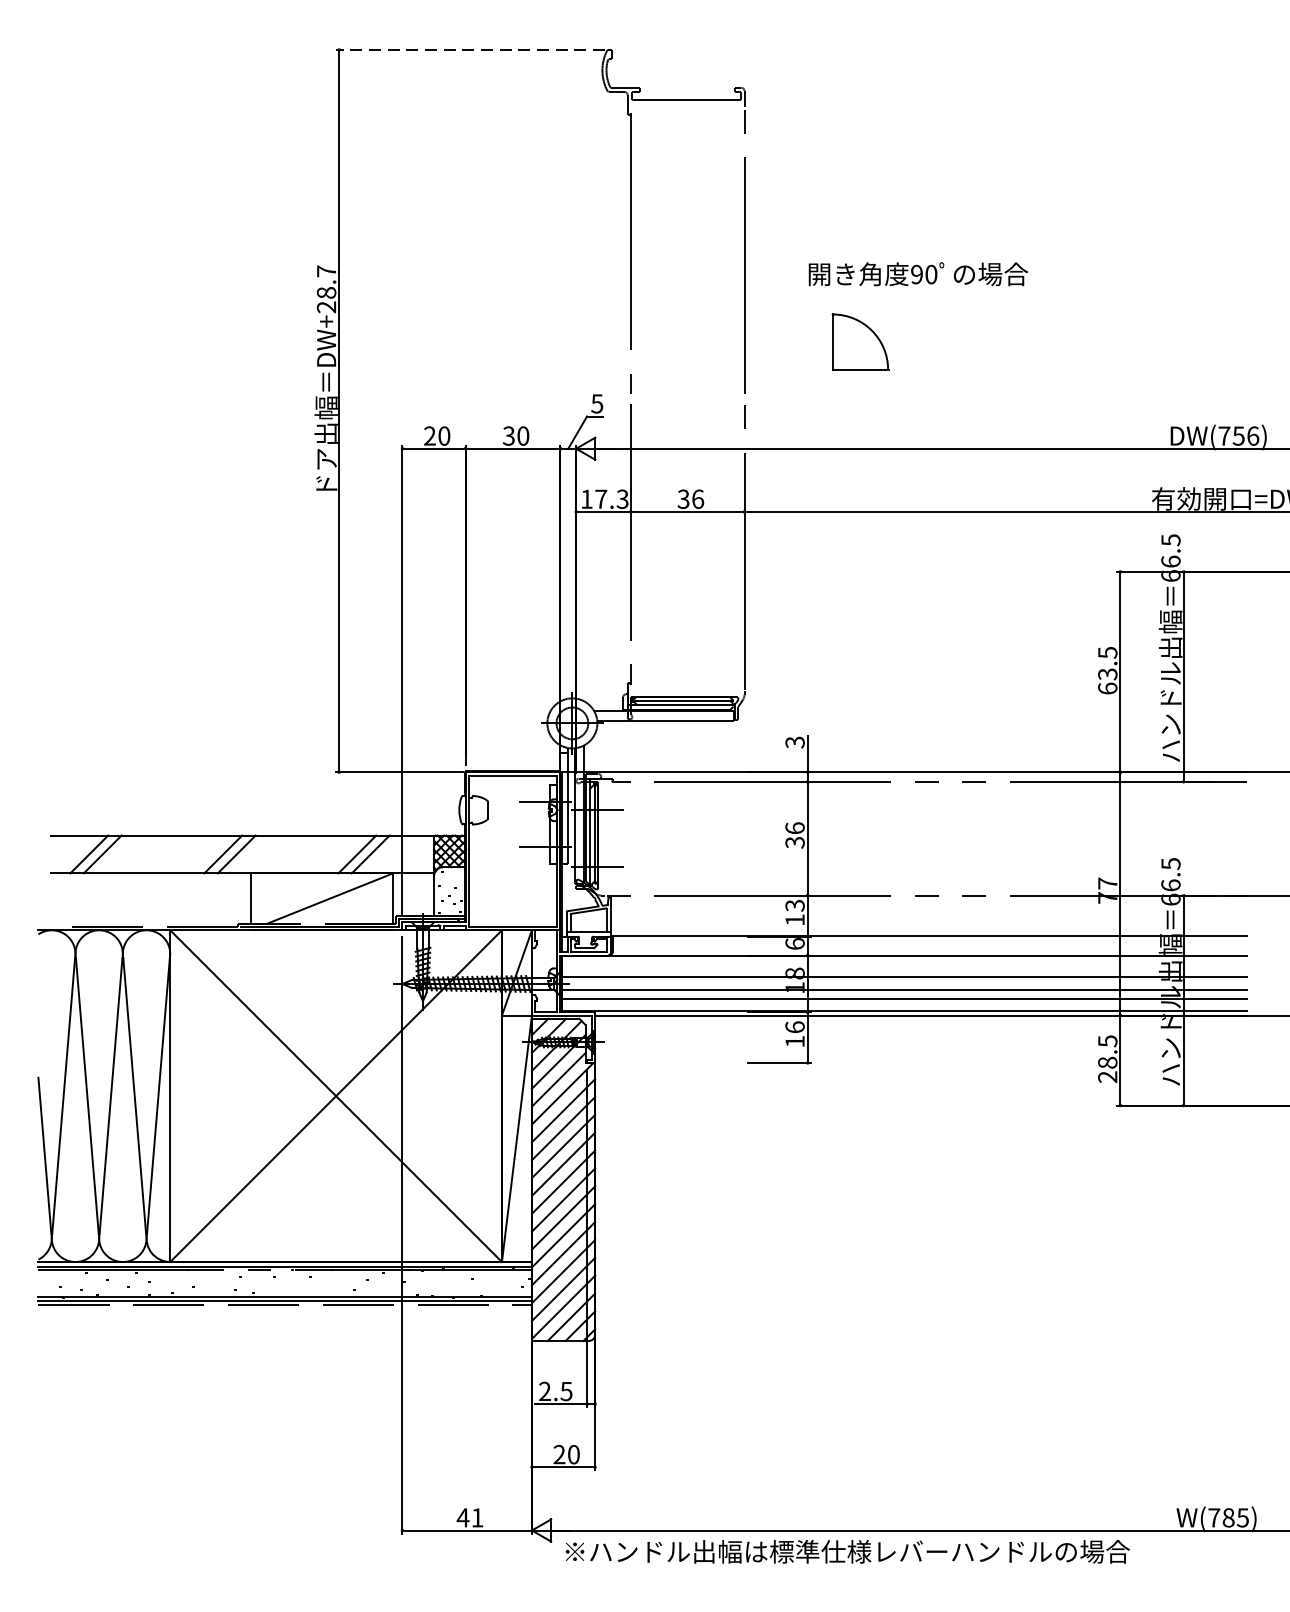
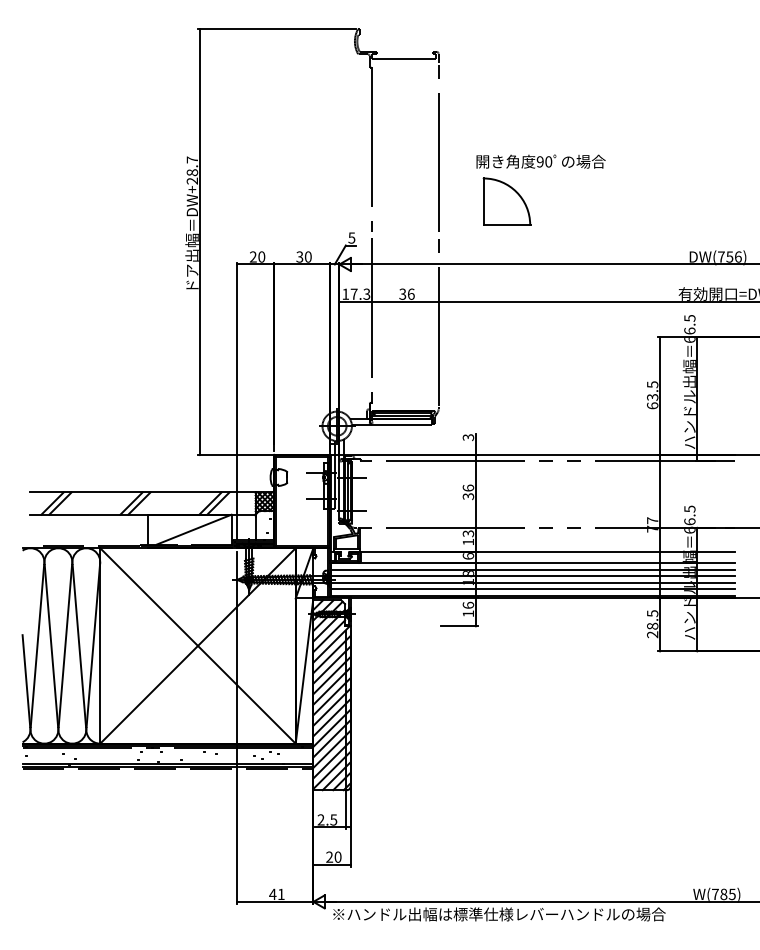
line: (469, 49) -> (276, 29), dashed -> solid
part: (859, 341) -> (506, 201), size x1.43
line: (903, 968) -> (532, 570), added

